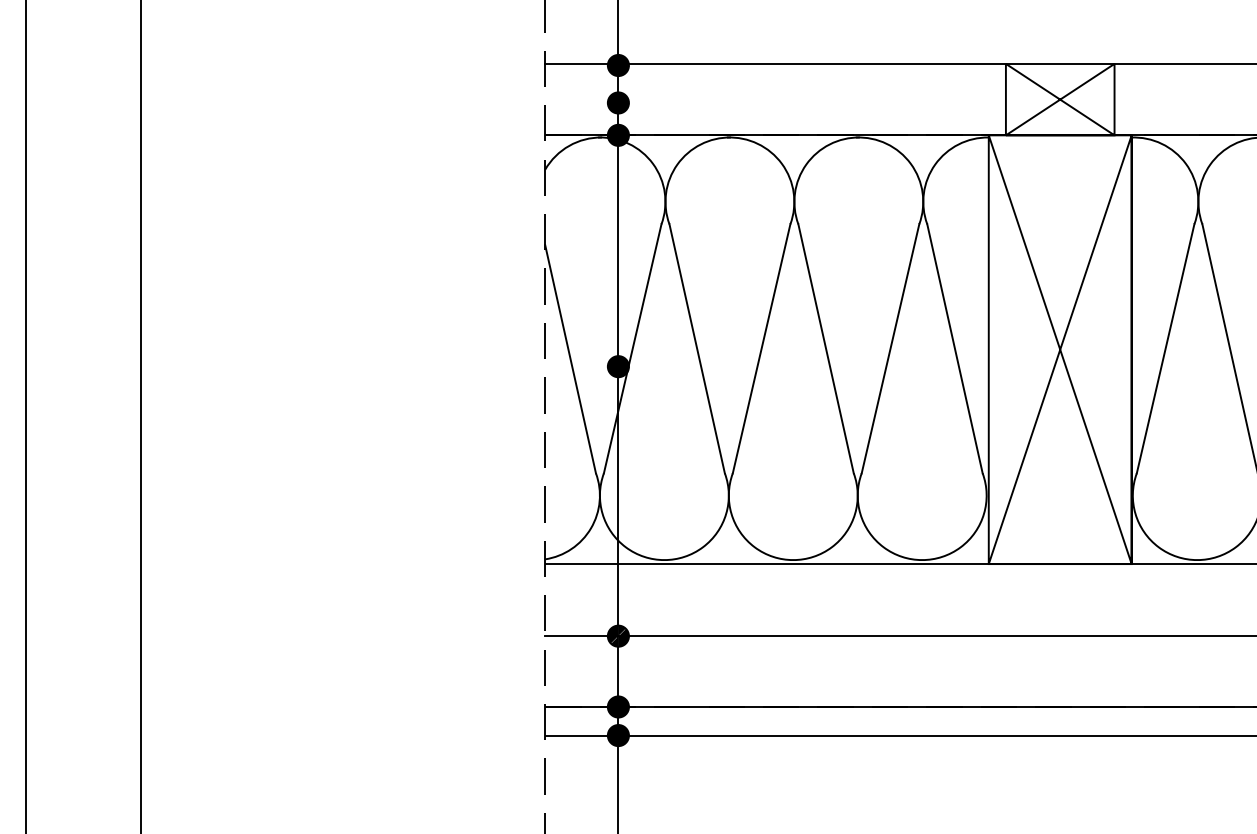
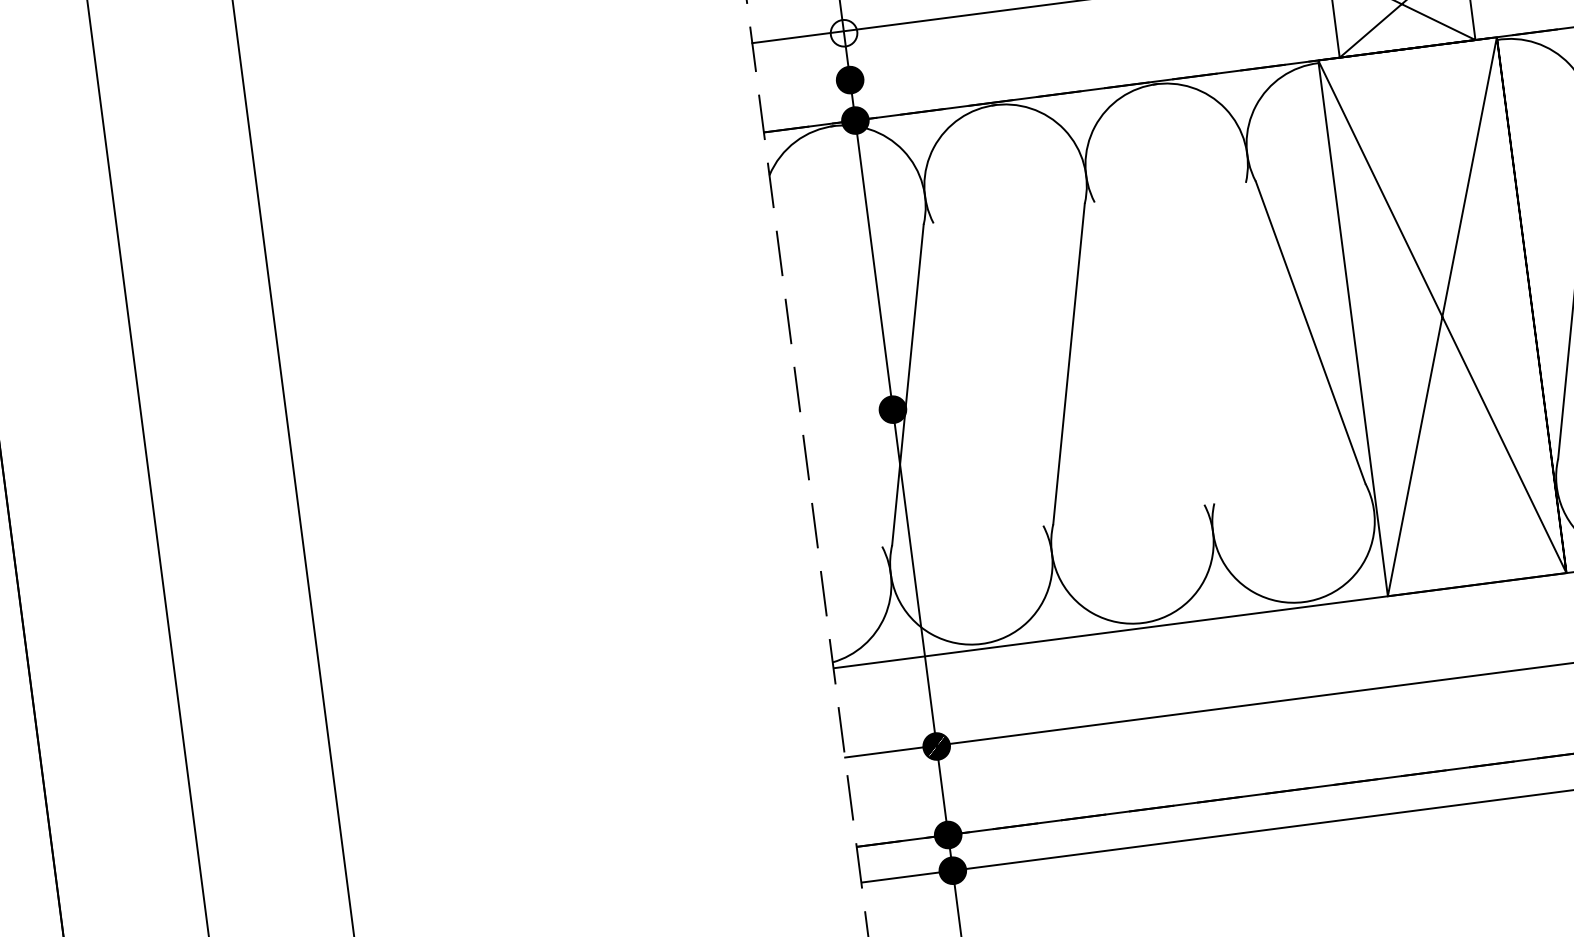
fill: (617, 65) -> (842, 33), removed
line: (696, 348) -> (987, 374), removed
line: (825, 348) -> (1148, 353), removed
line: (890, 348) -> (1230, 342), removed
line: (570, 359) -> (831, 408), removed

